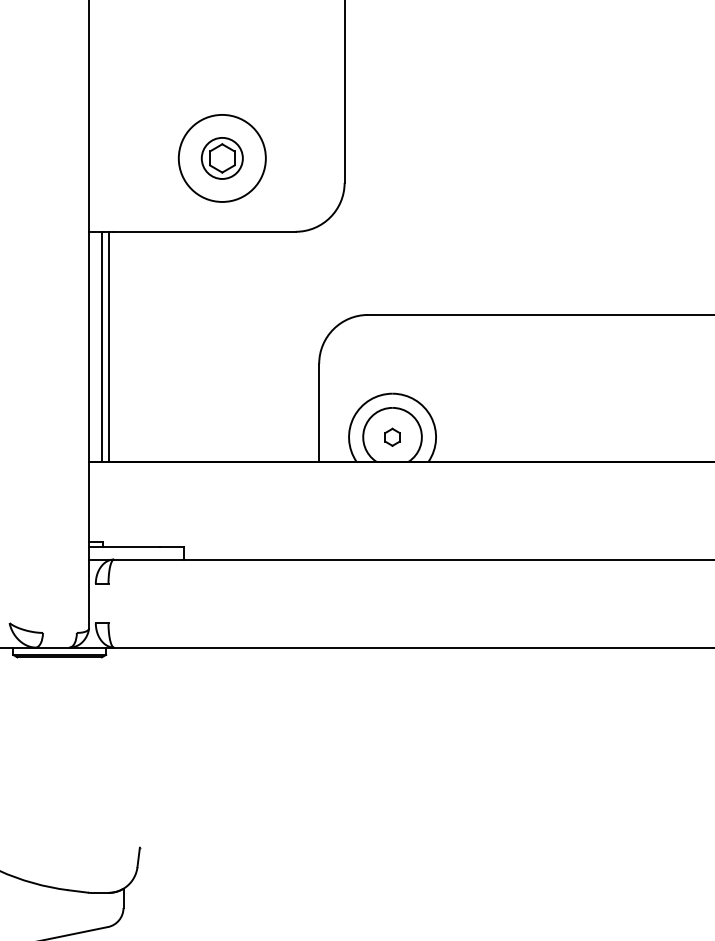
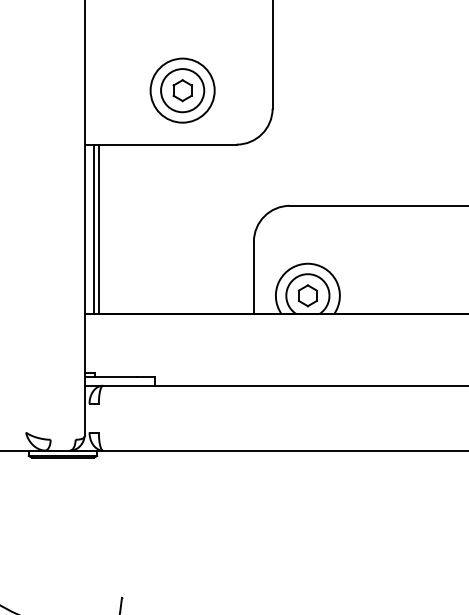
circle: (222, 158) -> (182, 90), size x1.43
part: (392, 437) -> (307, 295), size x1.67

